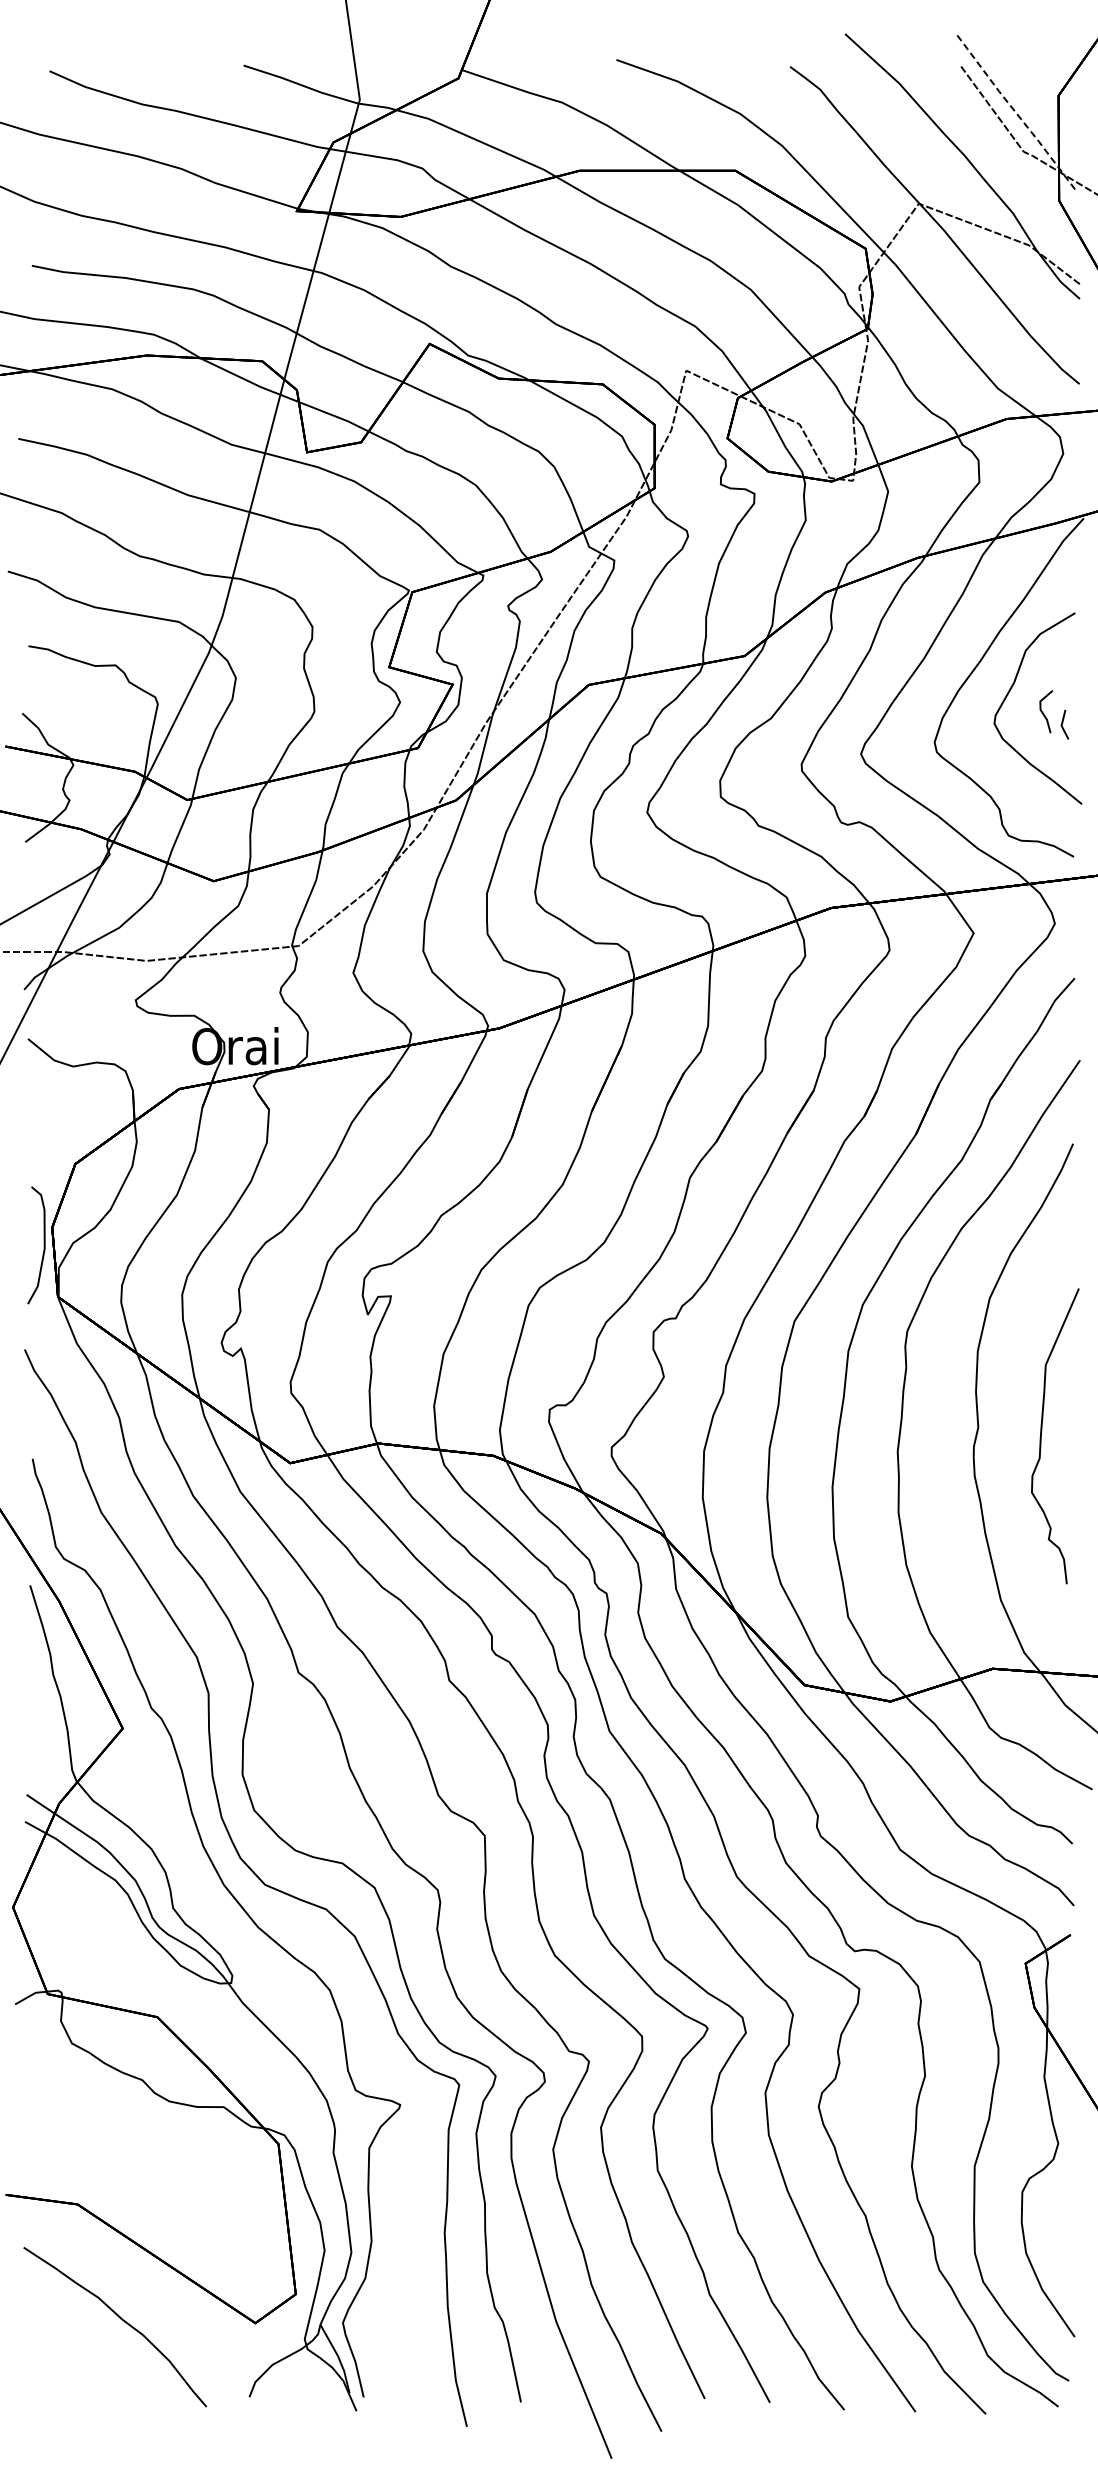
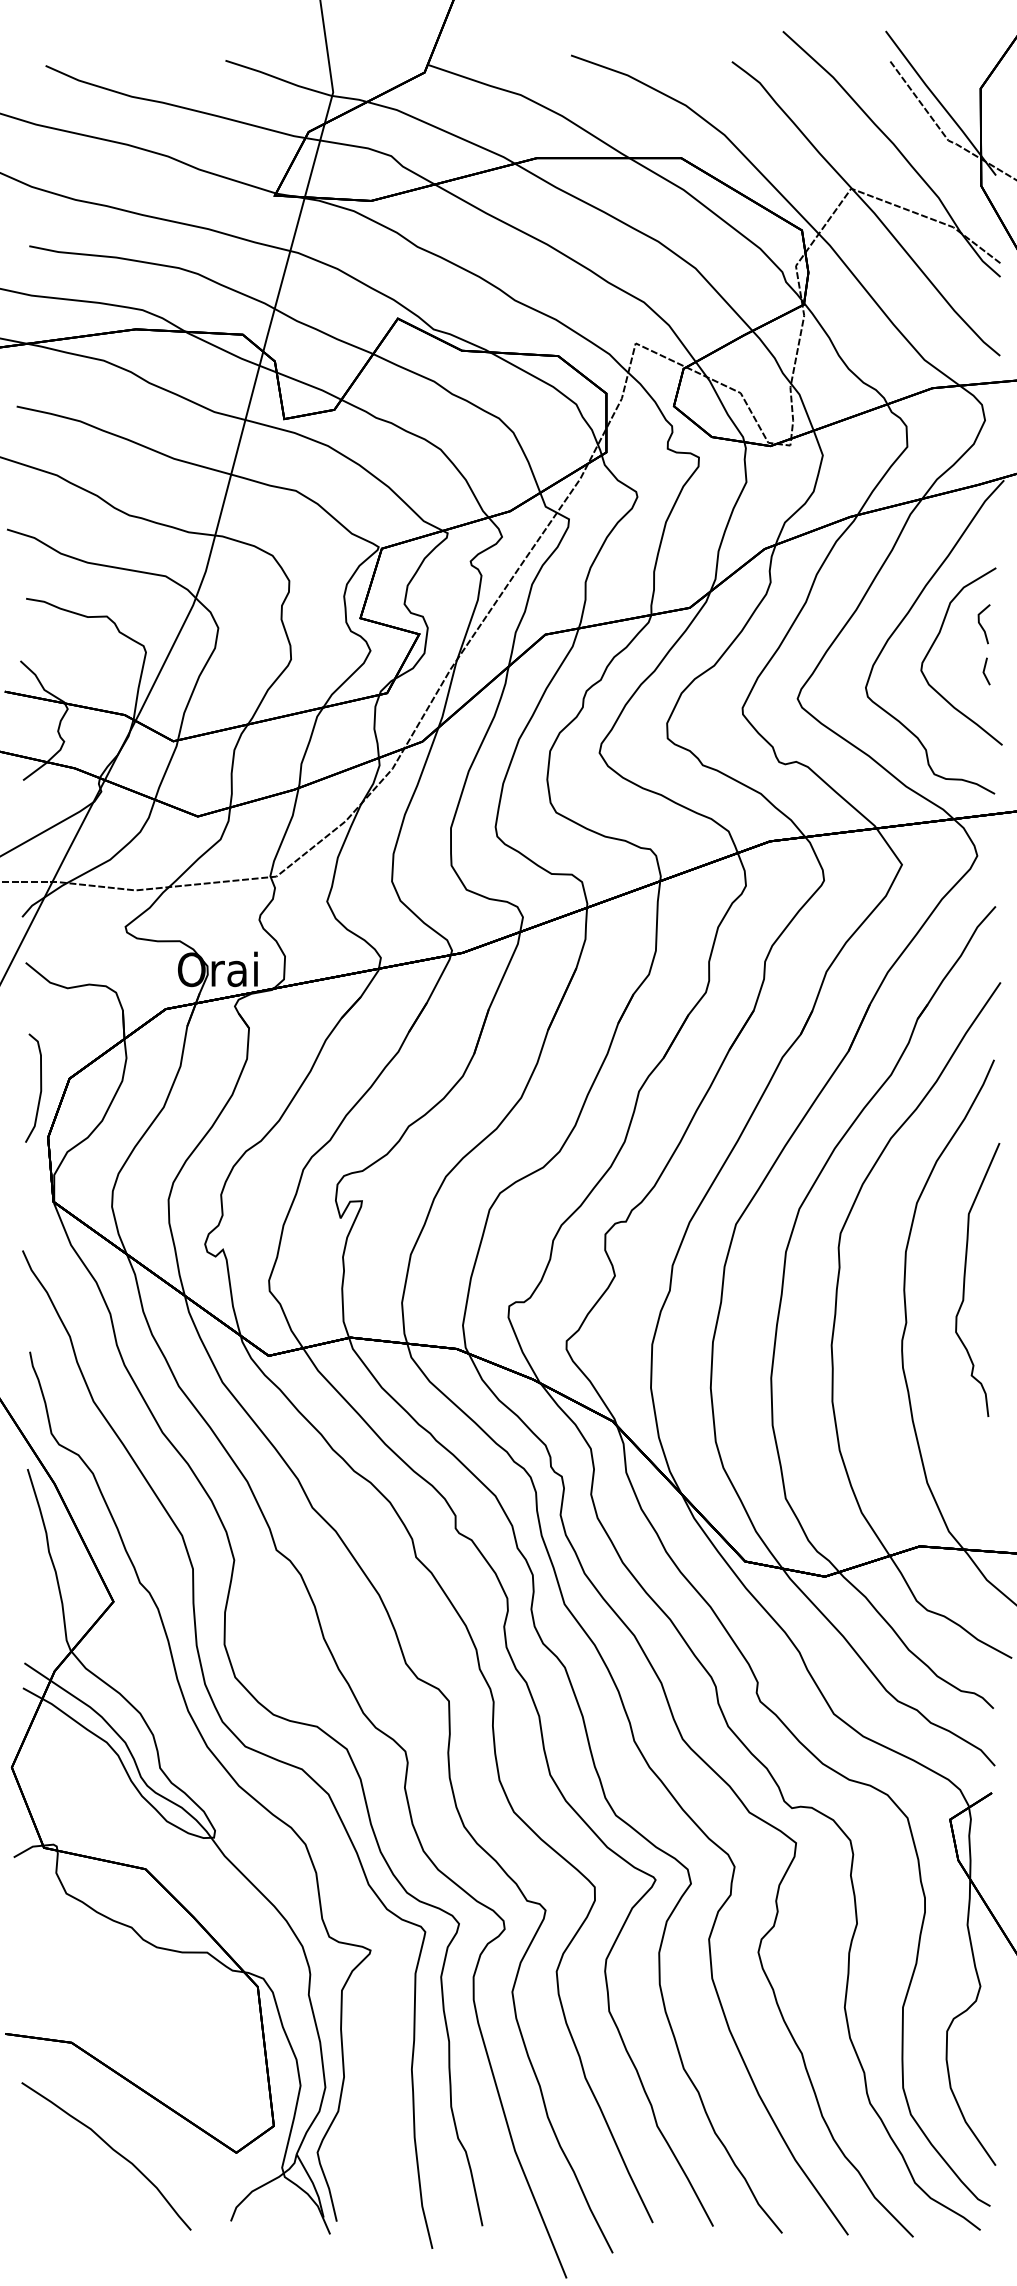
line: (1015, 111) -> (940, 103), dashed -> solid
line: (1044, 713) -> (982, 625), moved
curve: (43, 1245) -> (40, 1088), moved
curve: (1042, 1431) -> (965, 1275), moved

